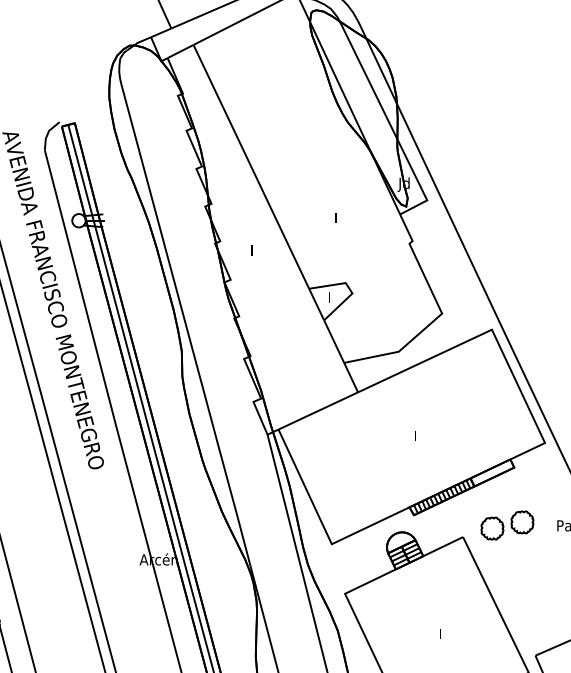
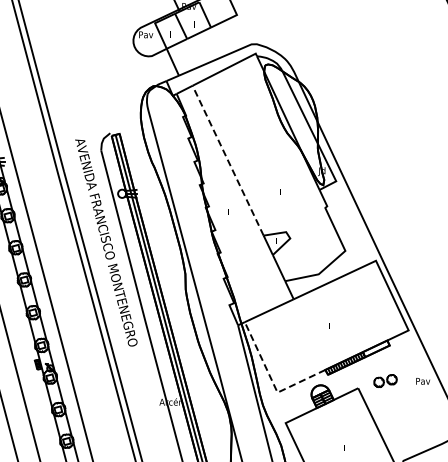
line: (251, 166) -> (228, 160), solid -> dashed
part: (507, 524) -> (385, 380), size x0.7
line: (323, 526) -> (272, 381), solid -> dashed

